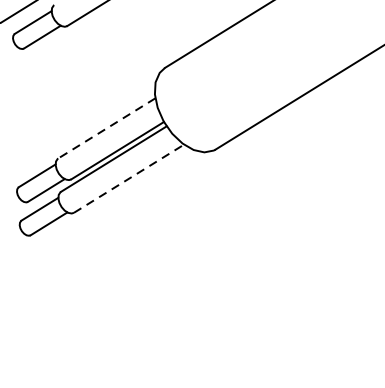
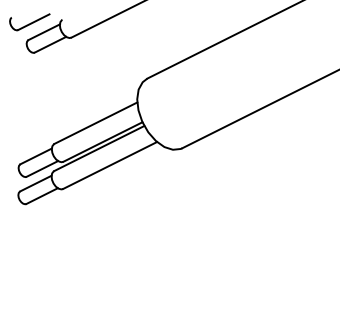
line: (106, 128) -> (95, 123), dashed -> solid
line: (129, 178) -> (110, 165), dashed -> solid

